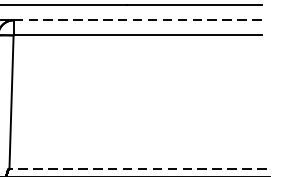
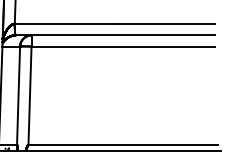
line: (138, 20) -> (123, 35), dashed -> solid
line: (138, 168) -> (123, 144), dashed -> solid

